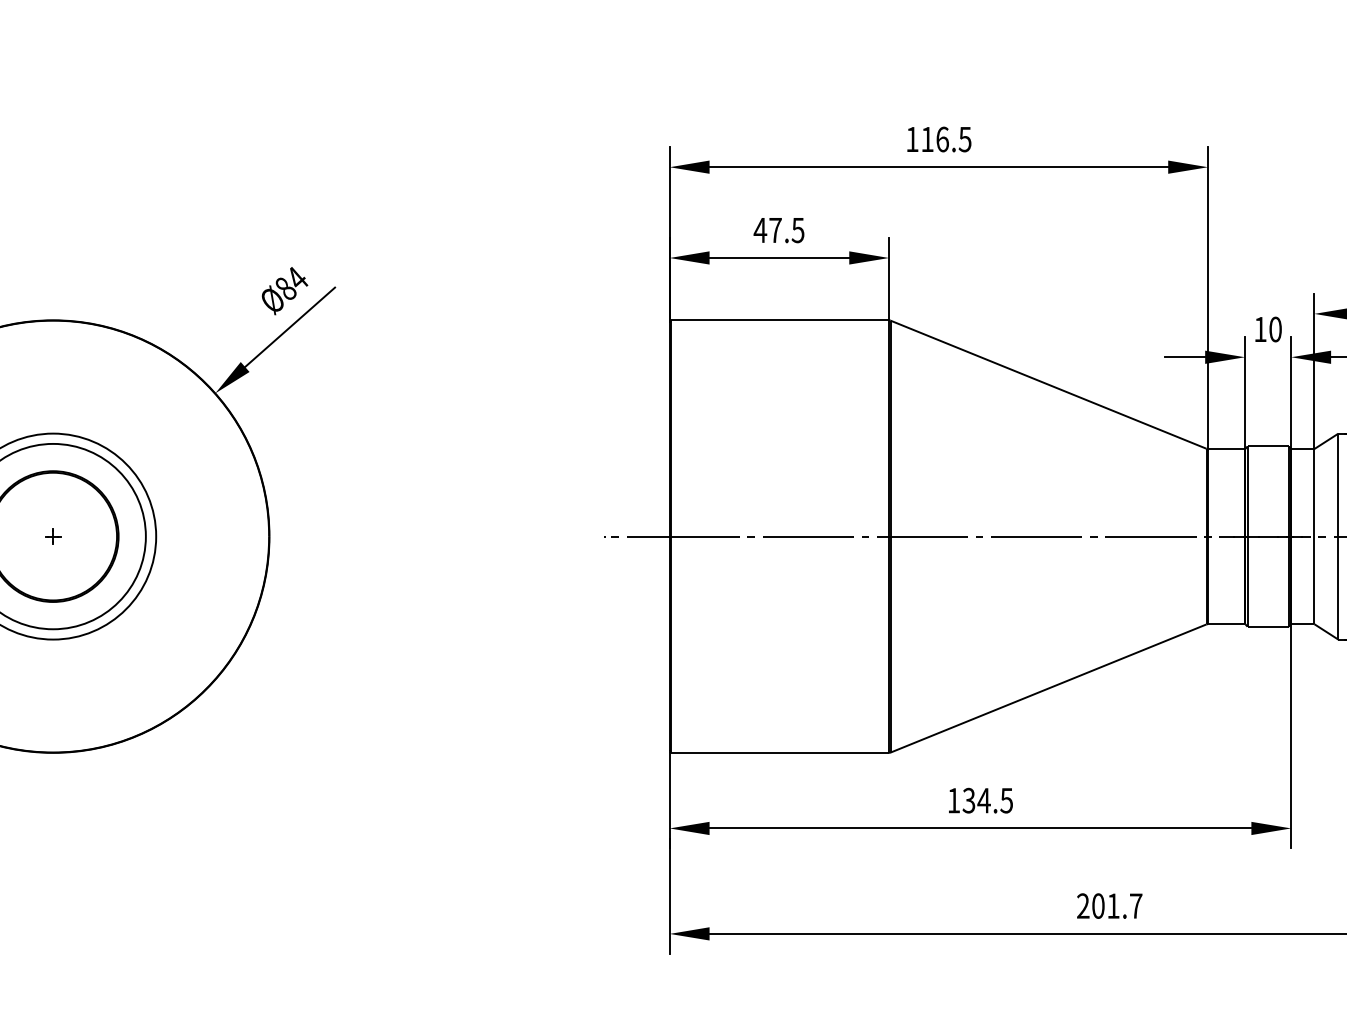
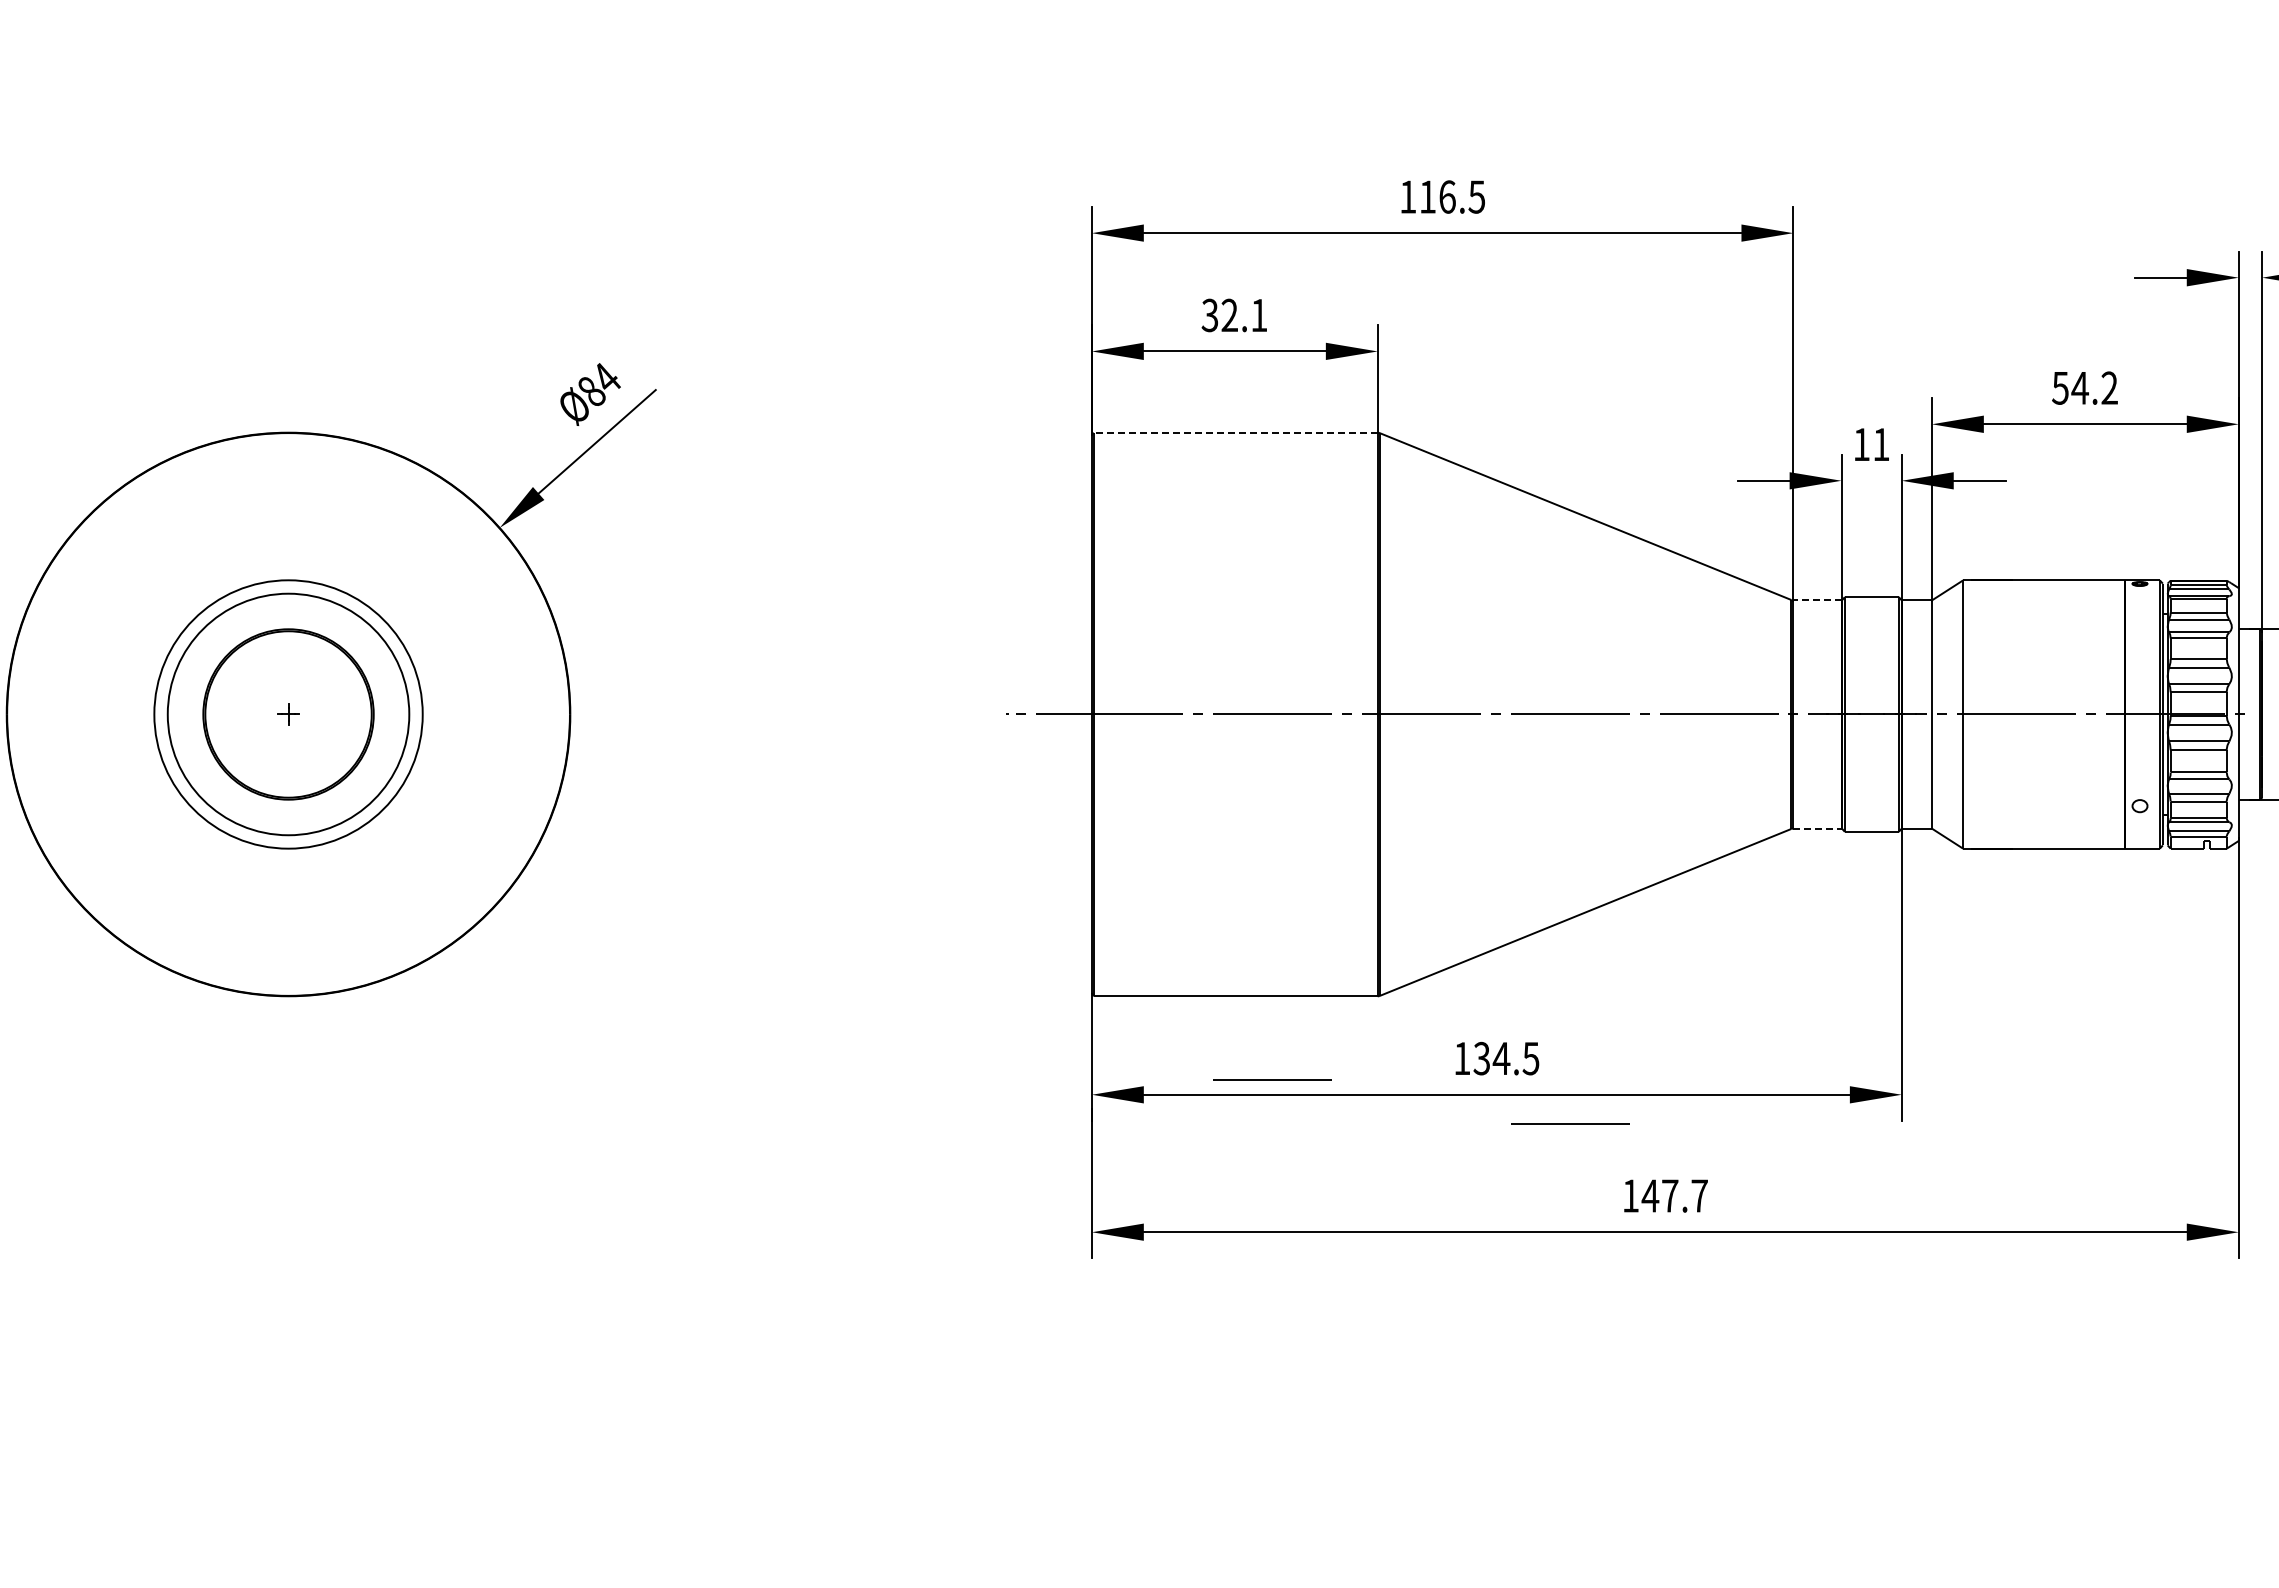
text: (779, 230) -> (1234, 315), 47.5 -> 32.1
line: (779, 320) -> (1235, 432), solid -> dashed
text: (1275, 329) -> (1881, 444), 10 -> 11
line: (1226, 449) -> (1817, 600), solid -> dashed
line: (1227, 624) -> (1818, 828), solid -> dashed
line: (808, 816) -> (1272, 1079), added
line: (1036, 850) -> (1570, 1123), added
text: (1098, 905) -> (1650, 1195), 201.7 -> 147.7

